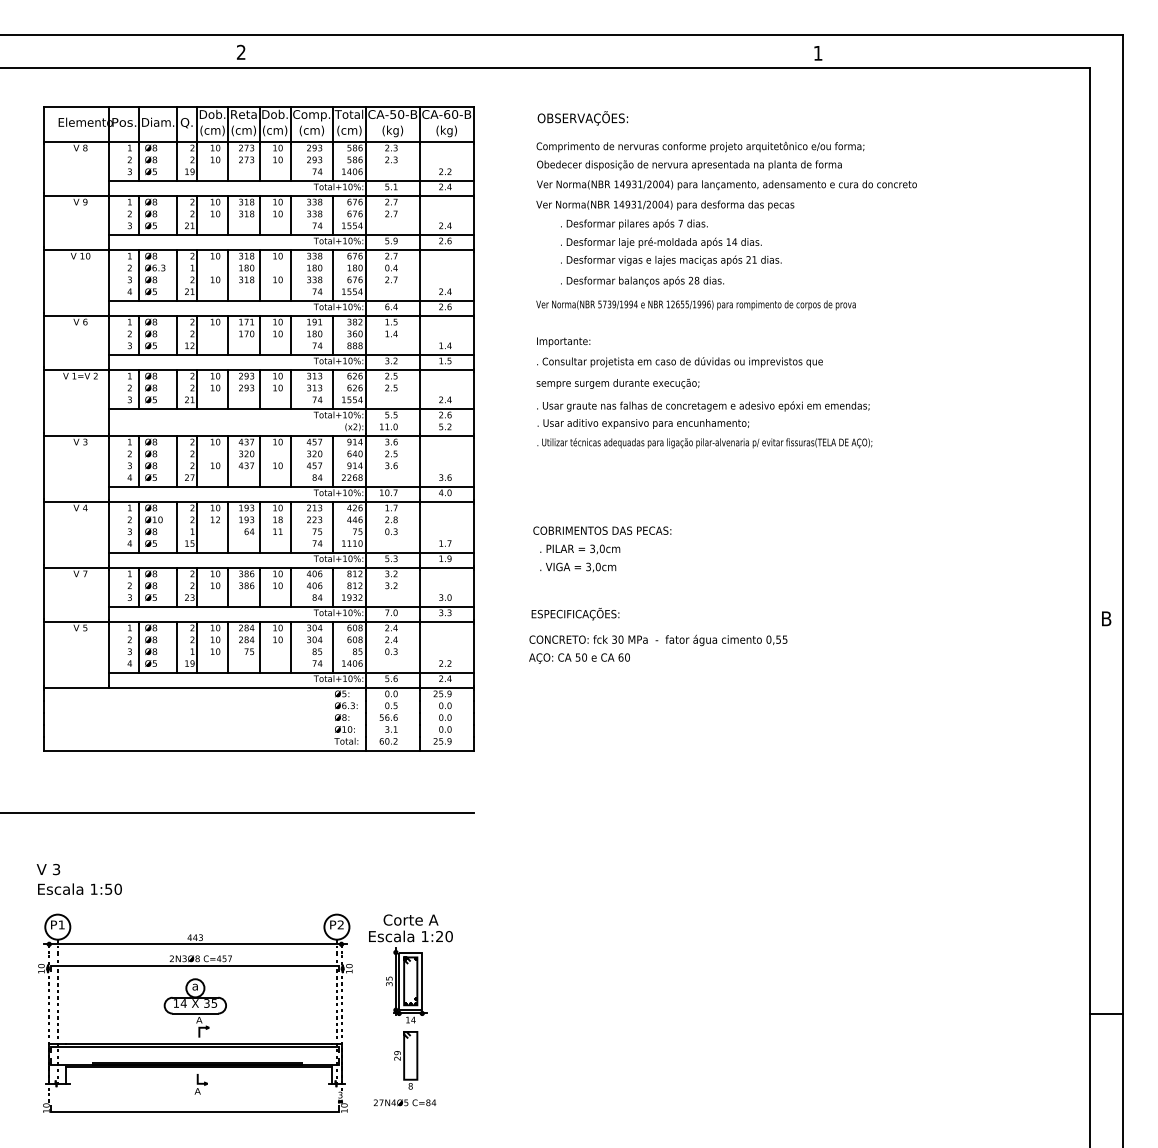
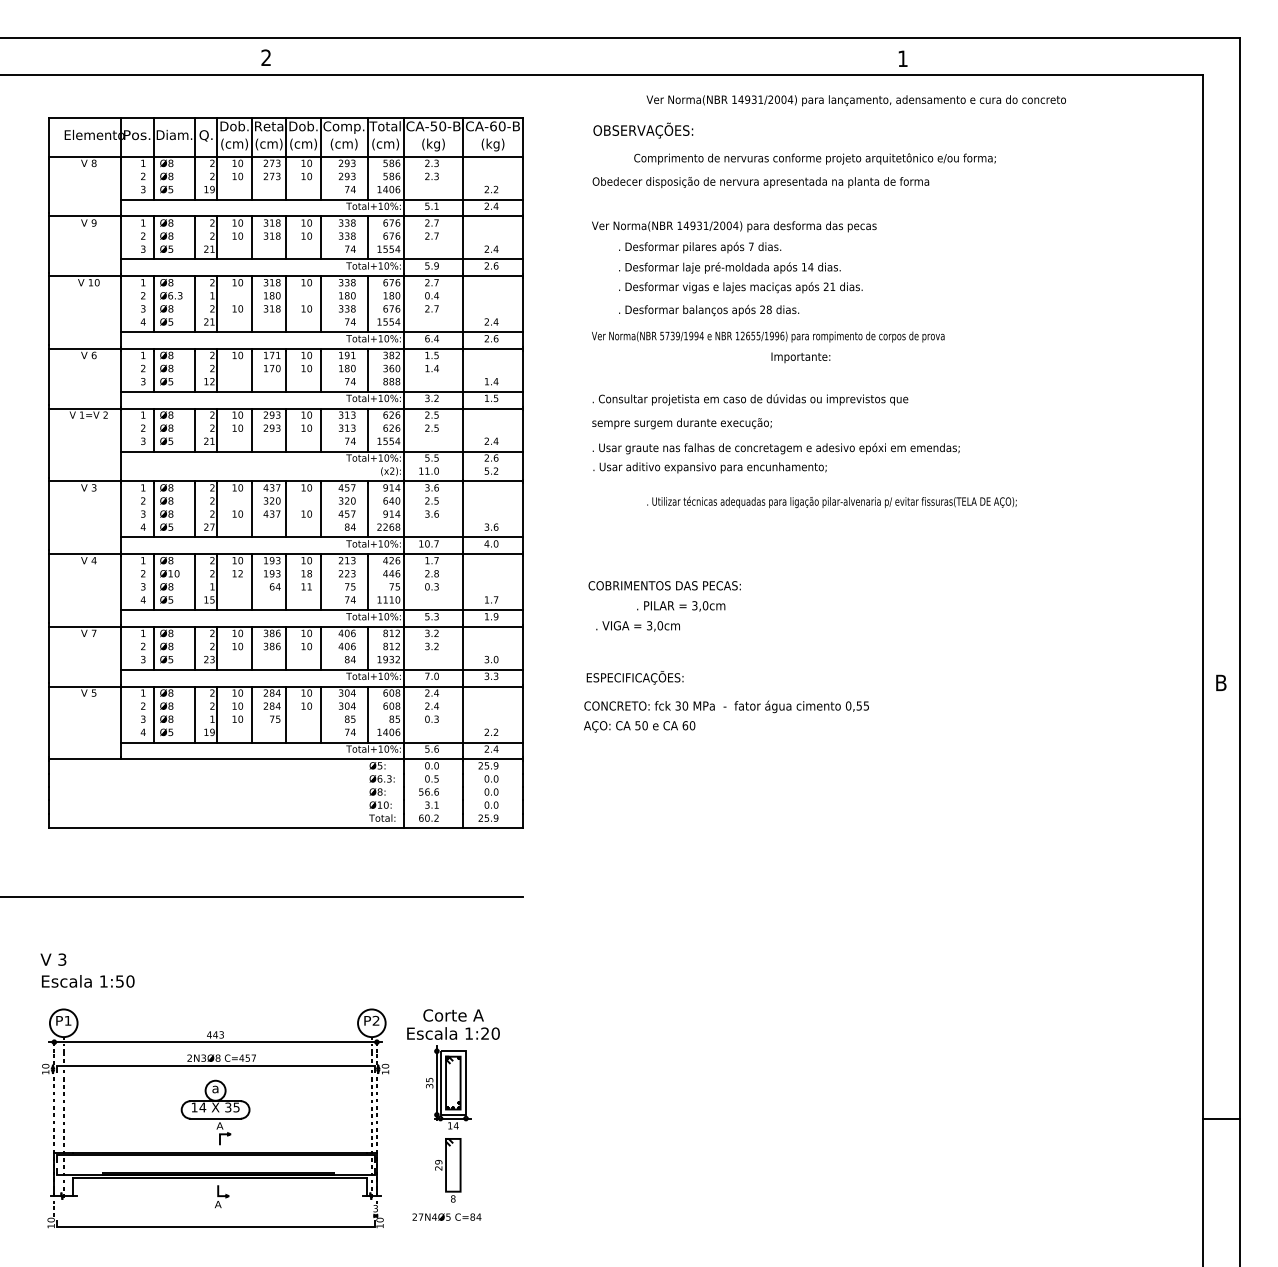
text: (700, 147) -> (815, 159), moved
text: (726, 185) -> (855, 100), moved
text: (563, 342) -> (800, 358), moved
text: (704, 443) -> (831, 502), moved
text: (580, 549) -> (681, 606), moved

